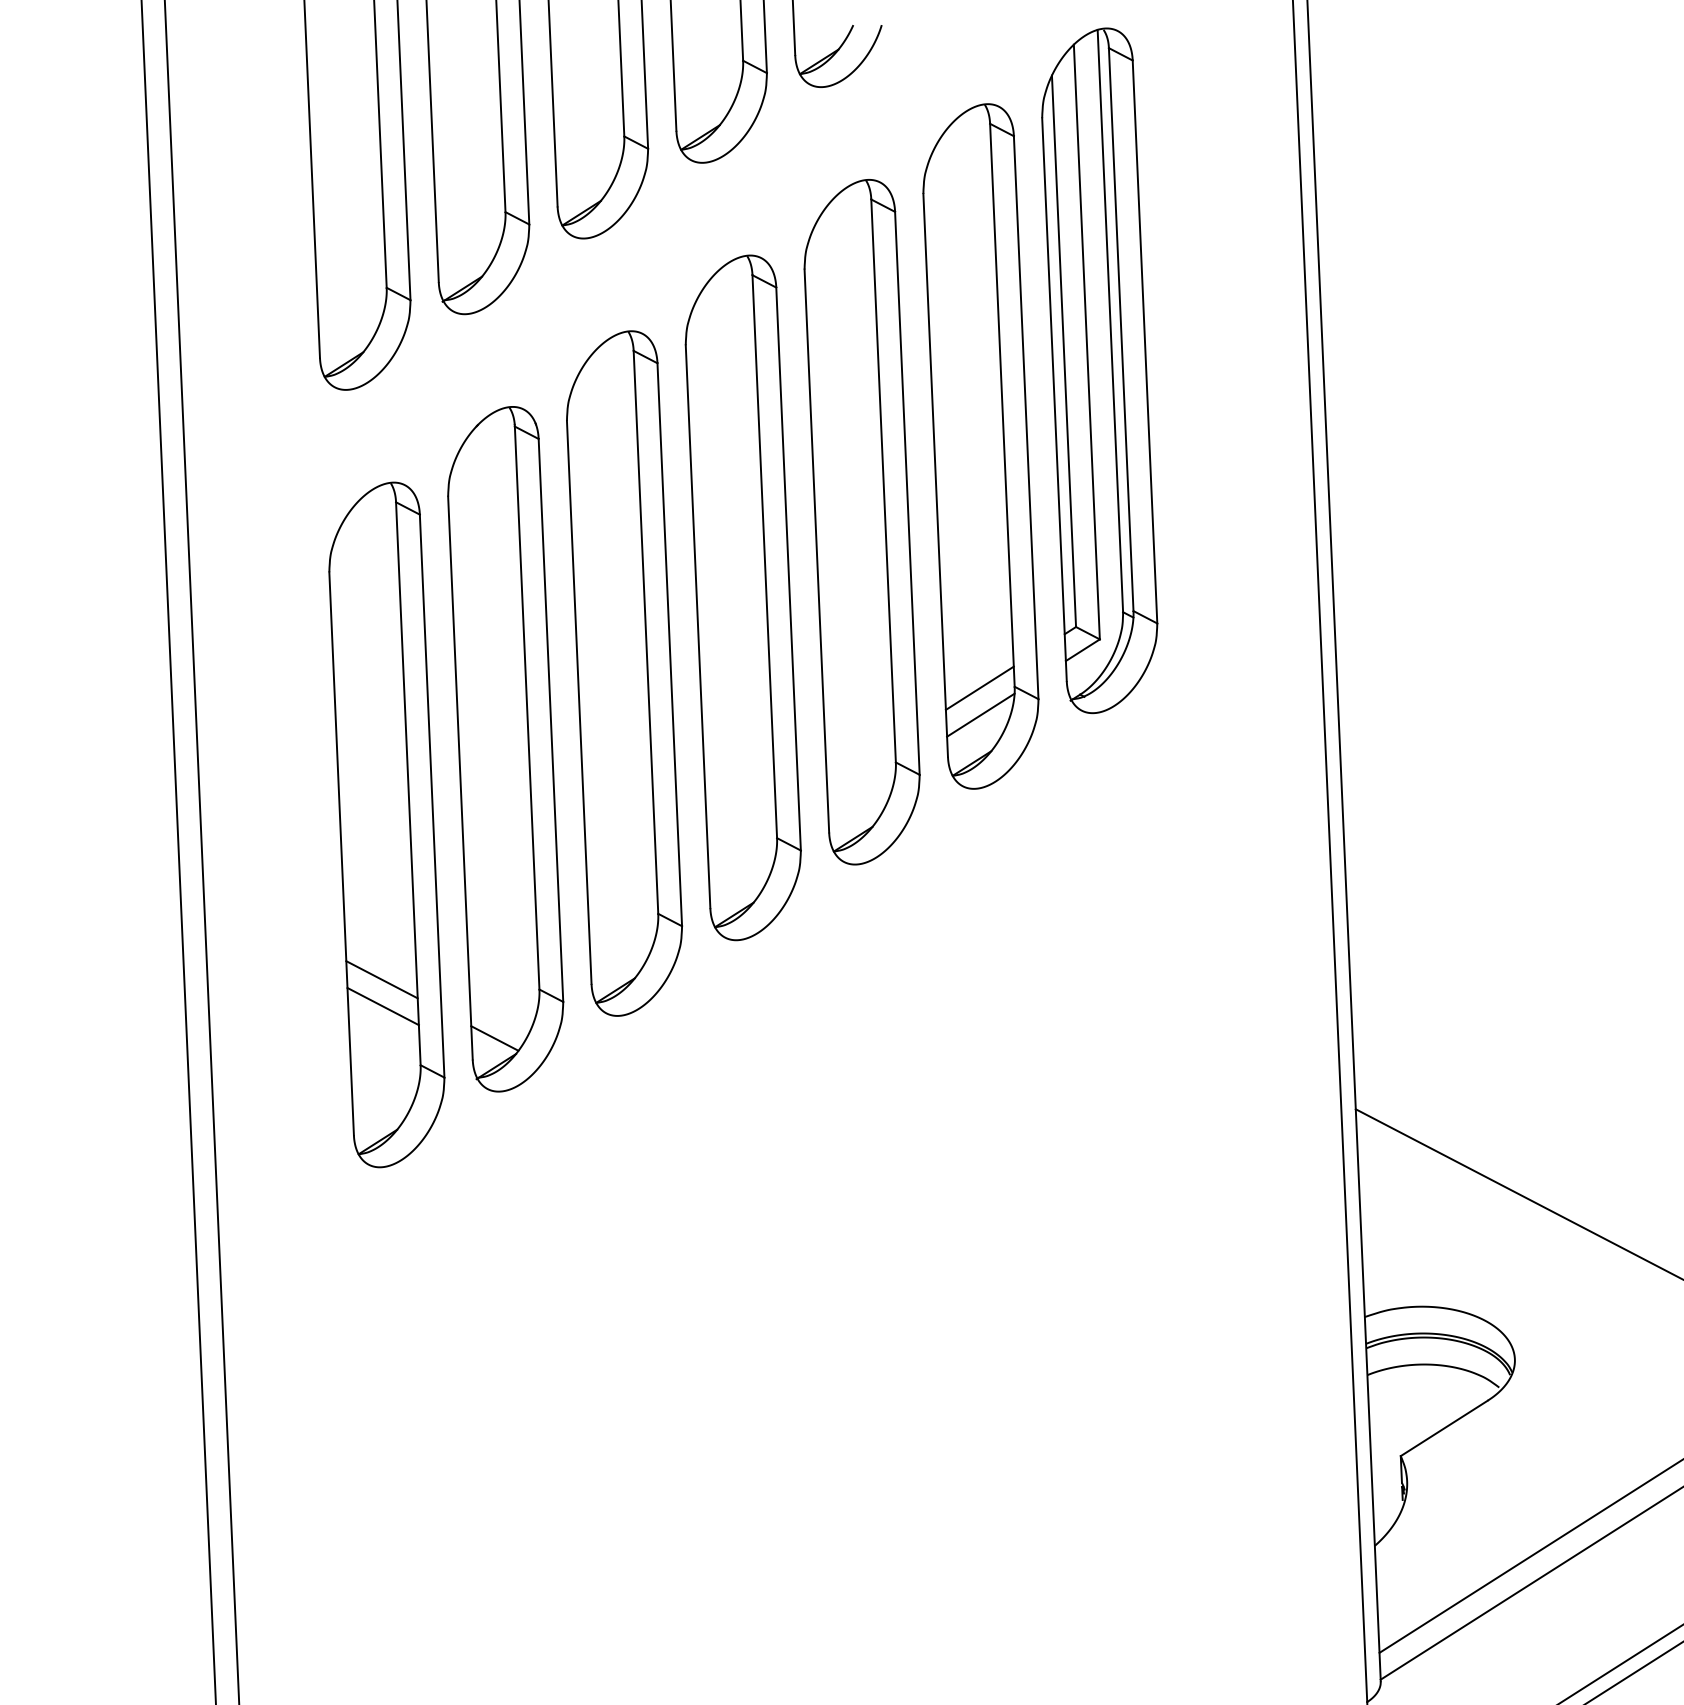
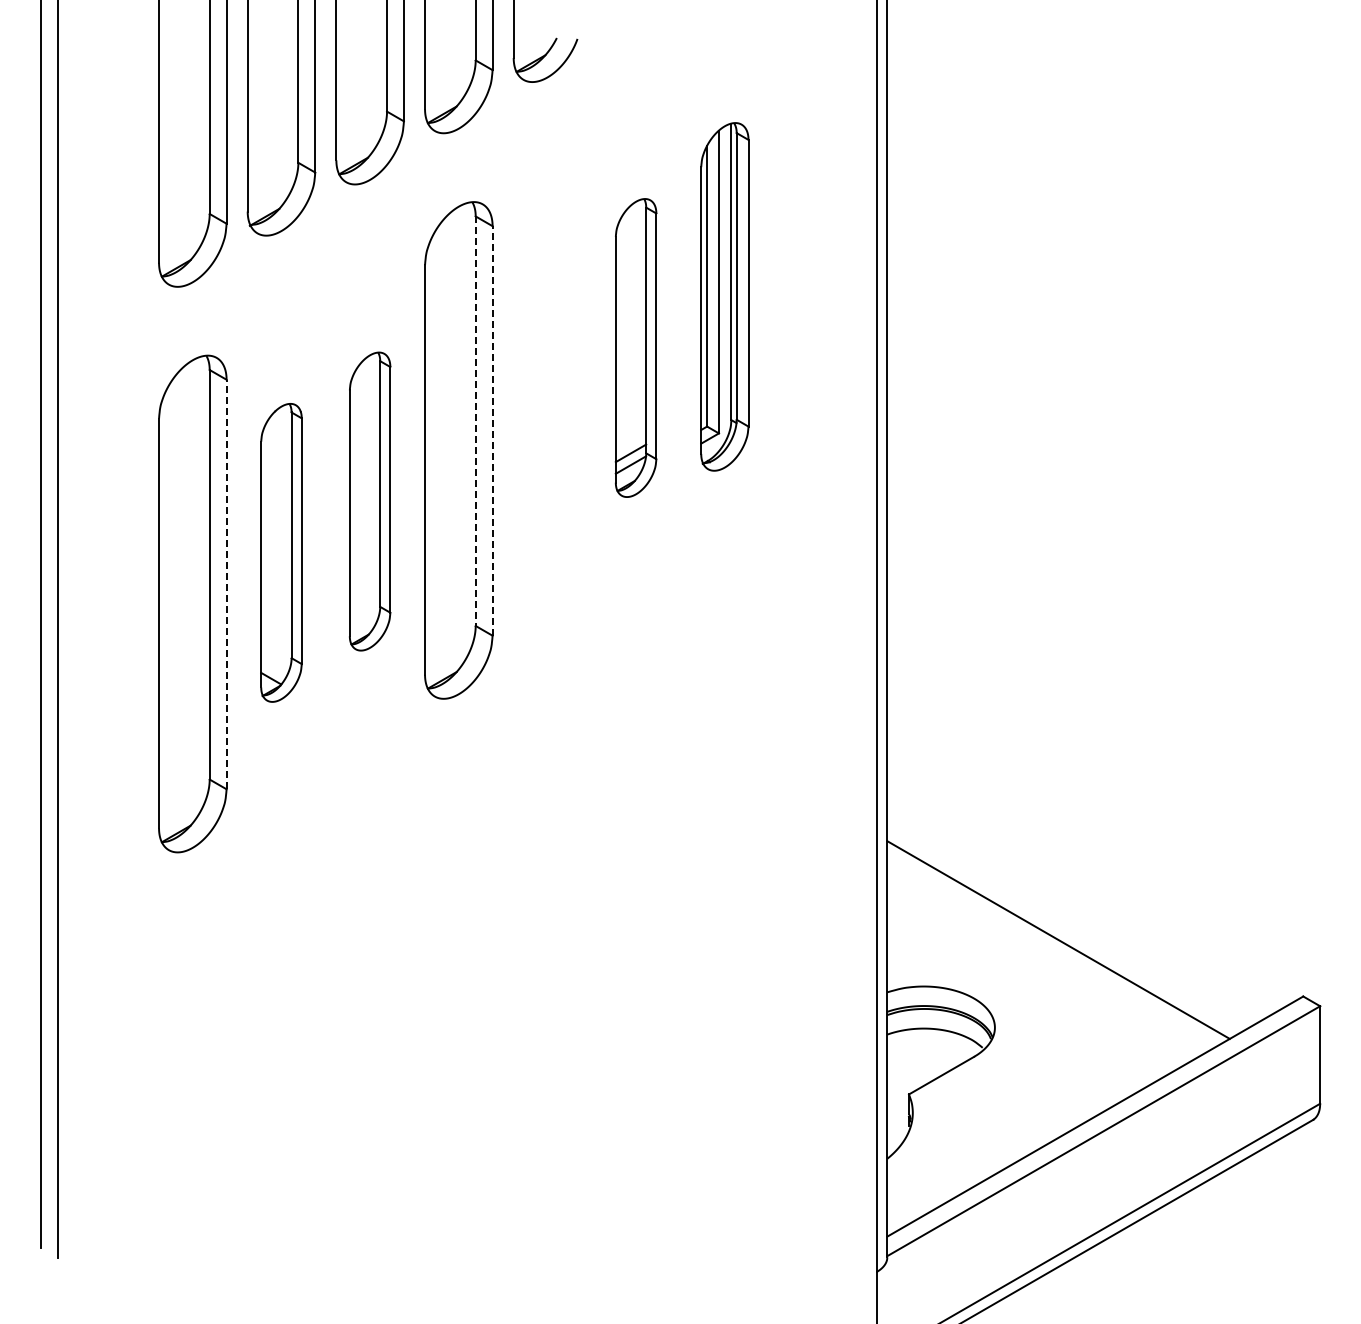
part: (1099, 370) -> (724, 296), size x0.7
part: (980, 445) -> (635, 347), size x0.6
part: (862, 522) -> (547, 399), removed
line: (764, 557) -> (475, 421), solid -> dashed
line: (788, 568) -> (492, 430), solid -> dashed
part: (623, 673) -> (369, 501), size x0.6
part: (505, 748) -> (281, 552), size x0.6
line: (432, 796) -> (226, 584), solid -> dashed
line: (382, 978) -> (184, 715), removed
line: (383, 1006) -> (184, 735), removed

